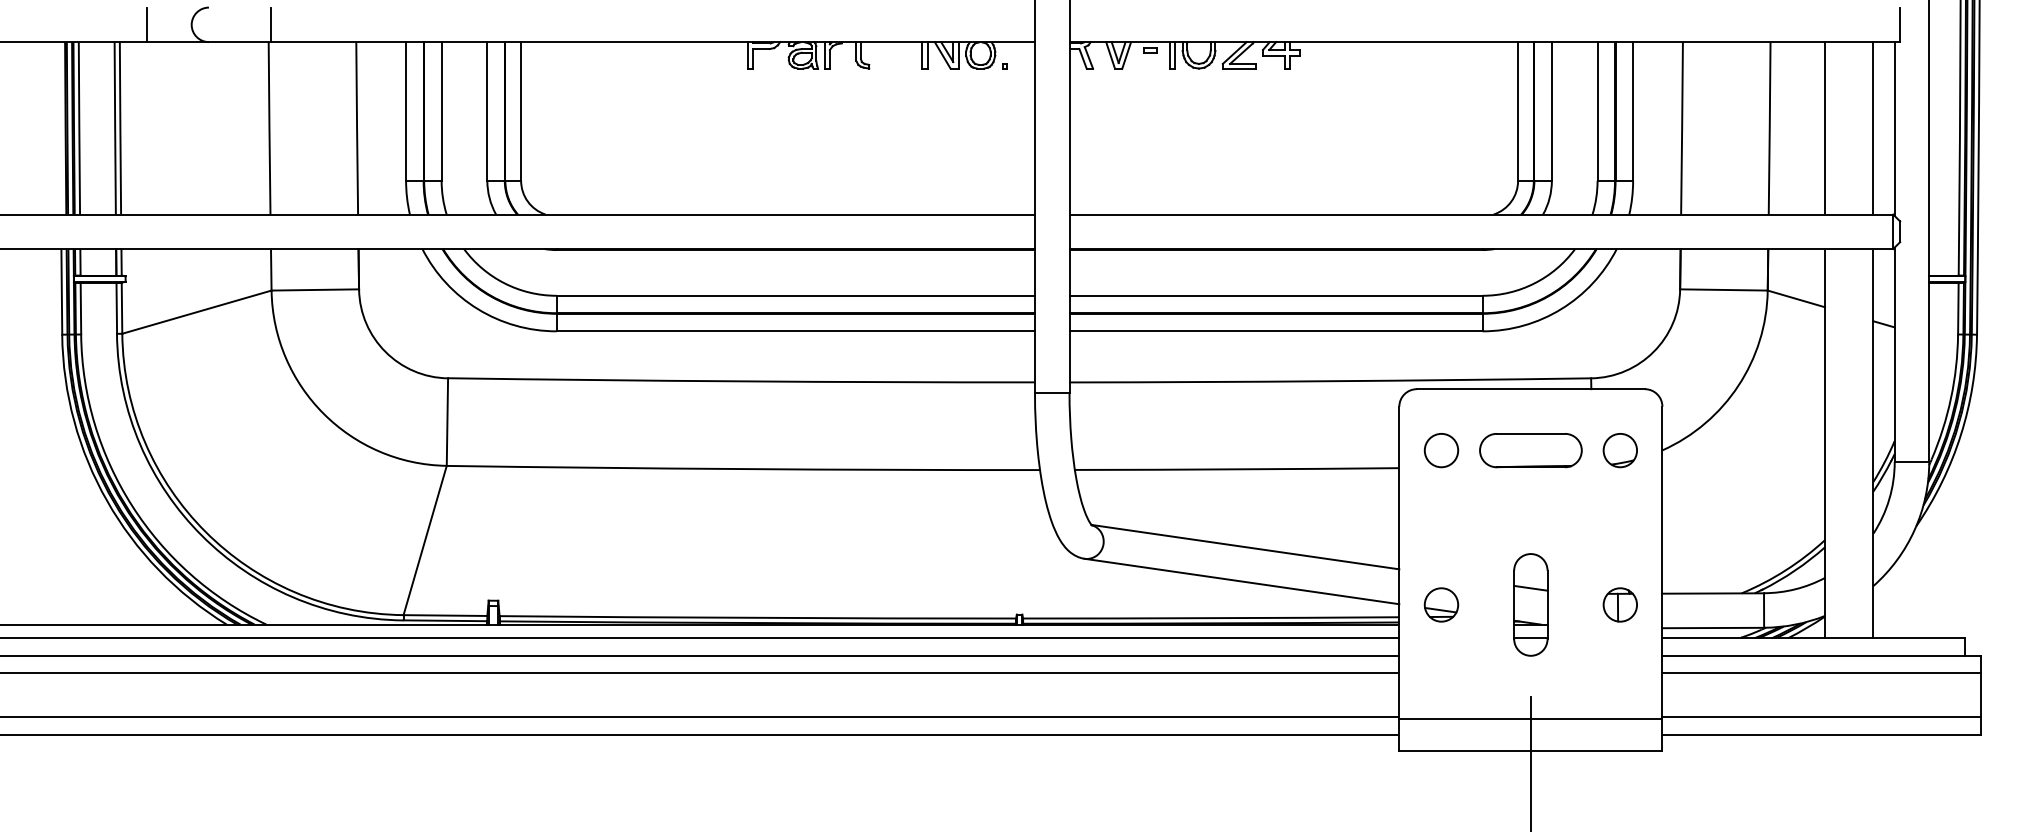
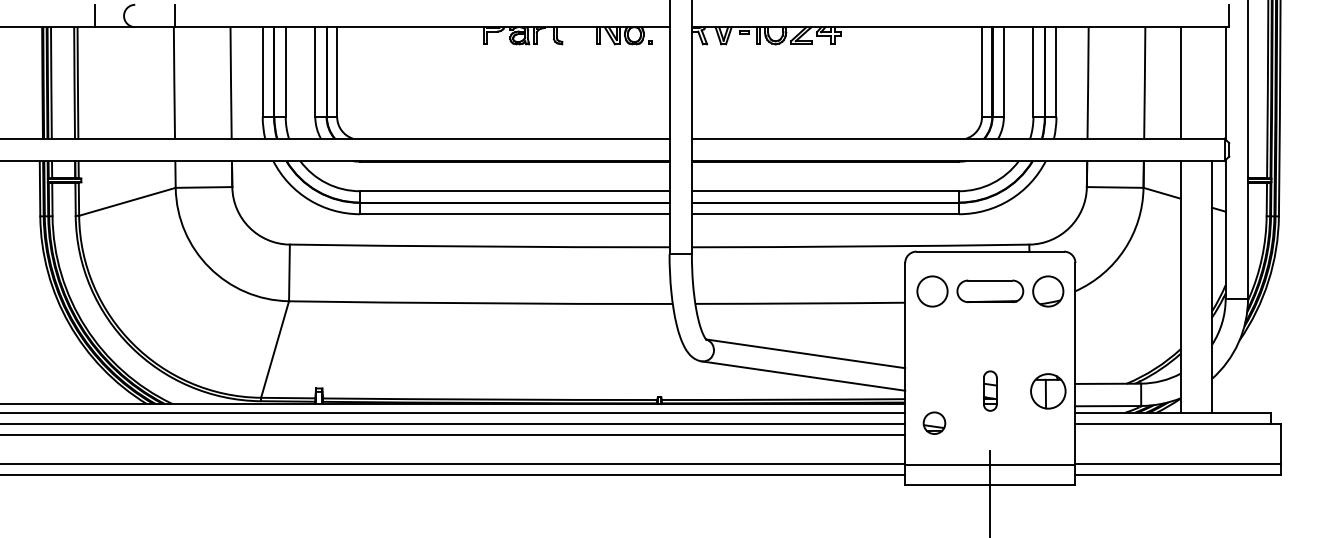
line: (1872, 127) -> (1211, 82), removed
circle: (1441, 449) -> (932, 290), size x1.4
part: (1619, 449) -> (1047, 290), size x1.4
part: (1441, 603) -> (934, 422), moved
part: (1531, 603) -> (990, 390), size x0.6
part: (1619, 603) -> (1047, 390), size x1.6
line: (1821, 673) -> (1178, 435), removed

